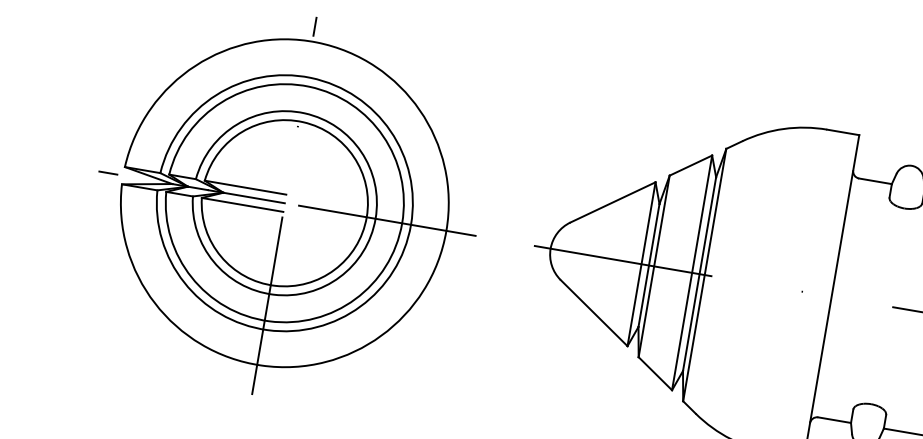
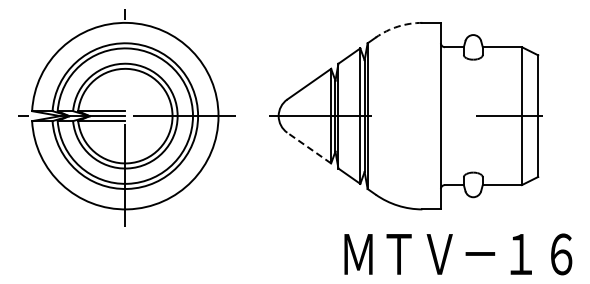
arc: (783, 128) -> (397, 26), solid -> dashed
line: (594, 313) -> (309, 148), solid -> dashed

